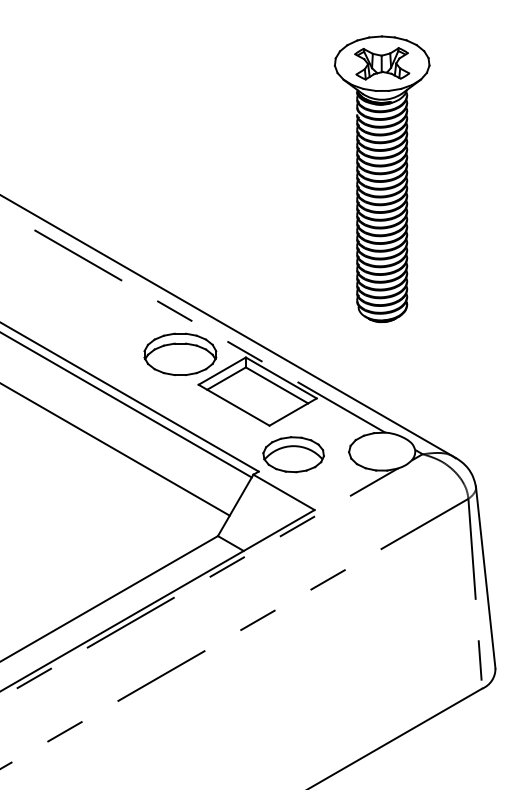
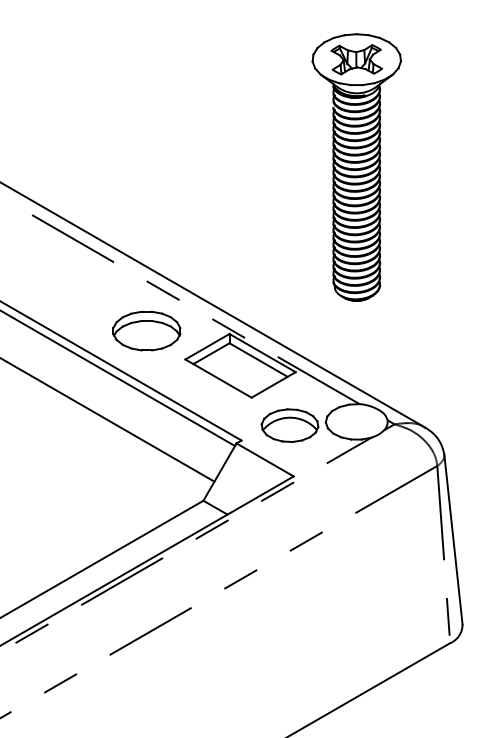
part: (180, 354) -> (146, 331), moved
part: (293, 454) -> (289, 425), moved

